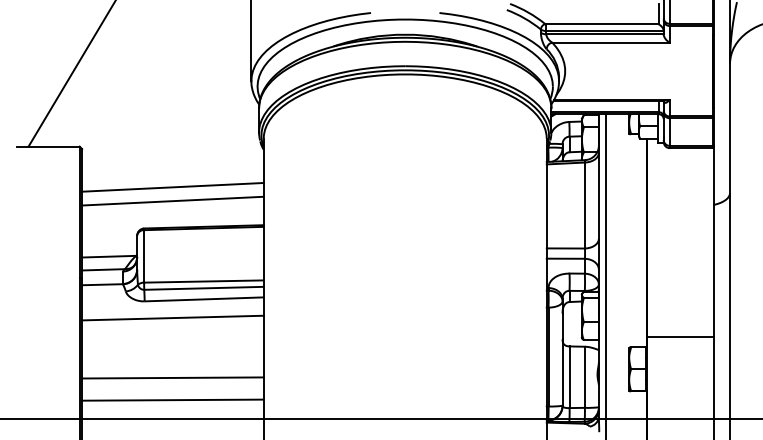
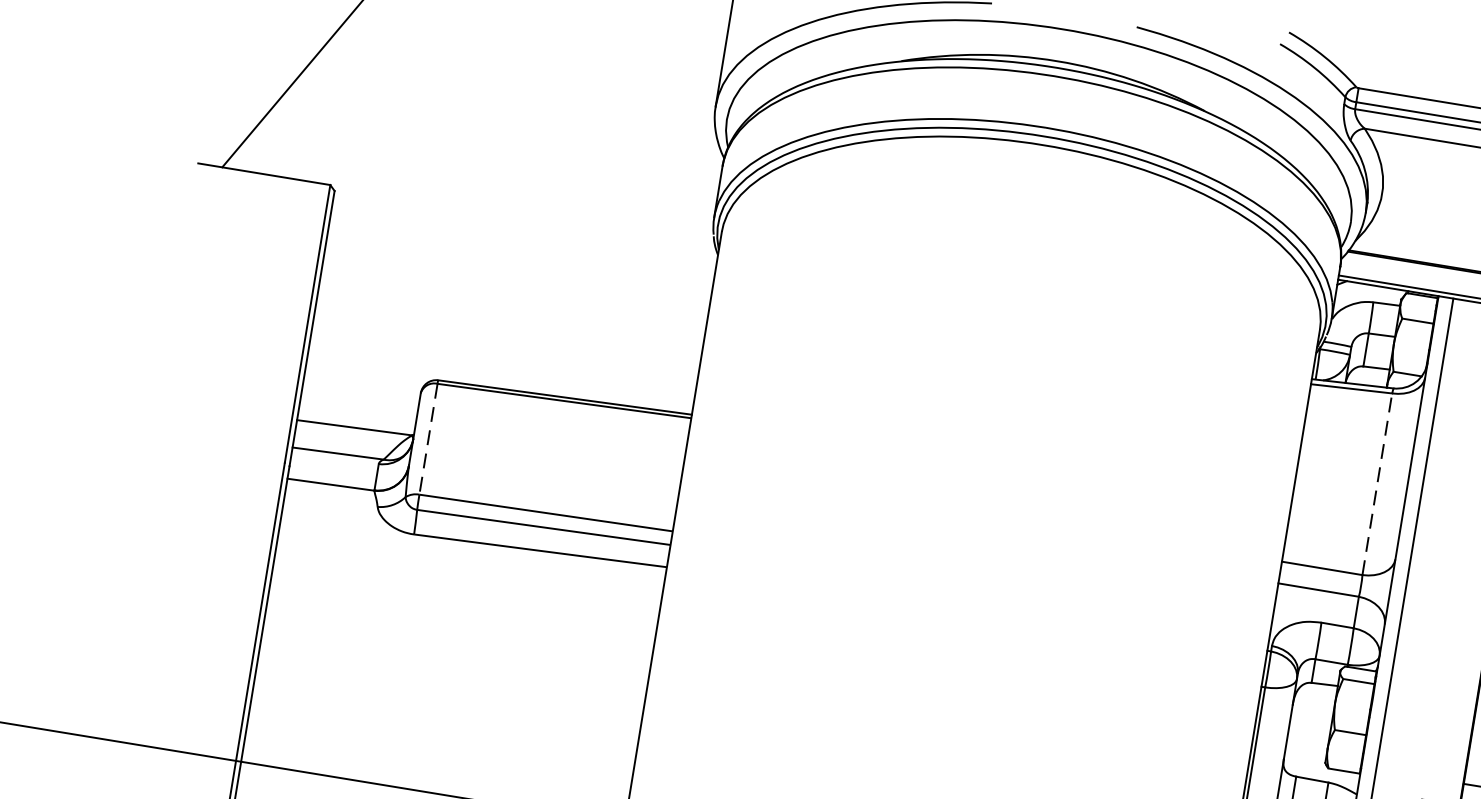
line: (172, 186) -> (512, 301), removed
line: (172, 200) -> (507, 330), removed
line: (584, 205) -> (1376, 484), solid -> dashed
line: (144, 256) -> (429, 439), solid -> dashed
line: (172, 317) -> (467, 578), removed
line: (172, 377) -> (446, 704), removed
line: (172, 399) -> (438, 751), removed

